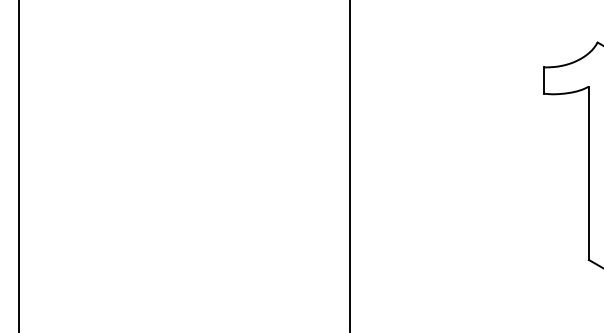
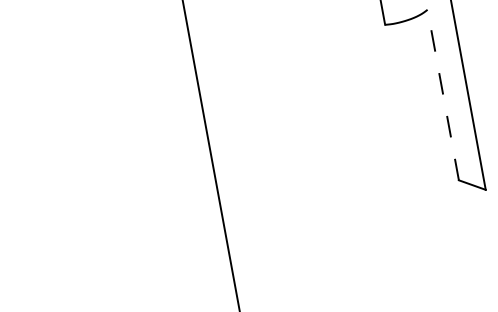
line: (588, 173) -> (442, 95), solid -> dashed

